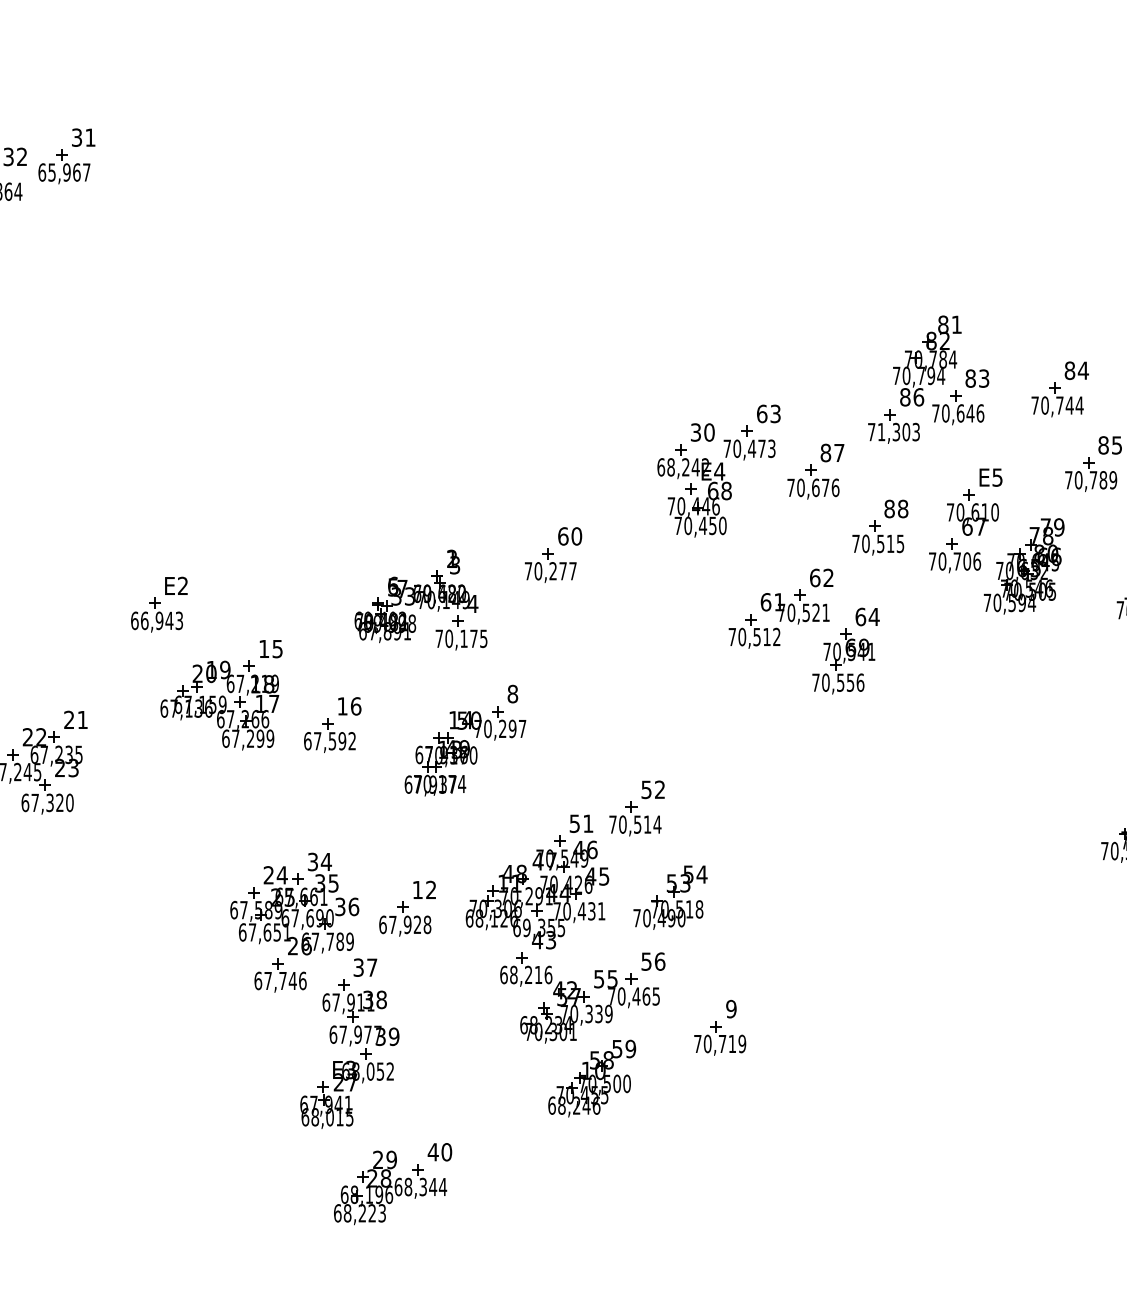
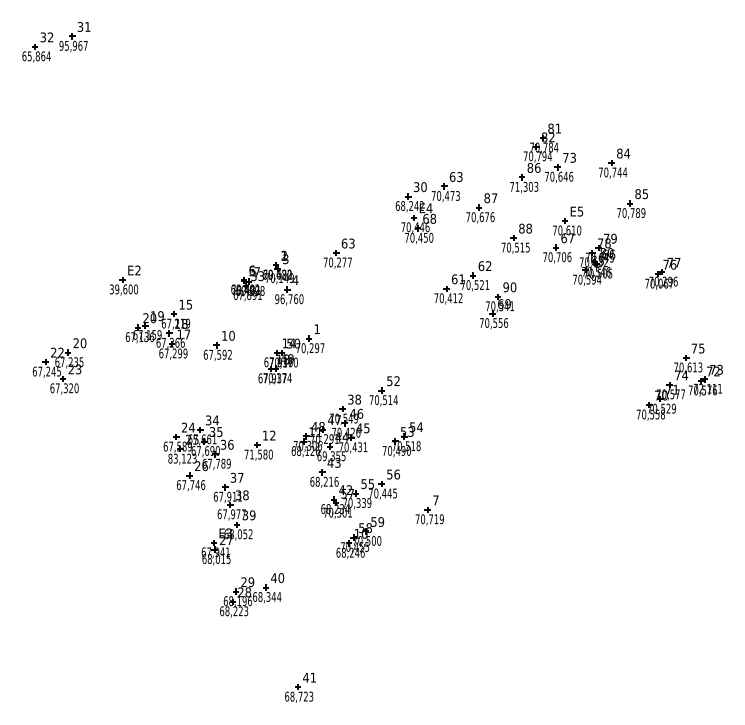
text: (42, 171) -> (61, 45), 65,967 -> 95,967
text: (969, 378) -> (565, 157), 83 -> 73
text: (575, 536) -> (351, 243), 60 -> 63
text: (866, 617) -> (509, 287), 64 -> 90
text: (156, 621) -> (123, 289), 66,943 -> 39,600
text: (756, 637) -> (449, 298), 70,512 -> 70,412
text: (461, 639) -> (289, 299), 70,175 -> 96,760
text: (511, 694) -> (316, 329), 8 -> 1
text: (355, 705) -> (231, 335), 16 -> 10
text: (82, 720) -> (83, 343), 21 -> 20
text: (581, 823) -> (354, 399), 51 -> 38
text: (404, 924) -> (258, 454), 67,928 -> 71,580
text: (264, 932) -> (182, 458), 67,651 -> 83,123
text: (645, 996) -> (389, 493), 70,465 -> 70,445
text: (730, 1009) -> (435, 500), 9 -> 7

